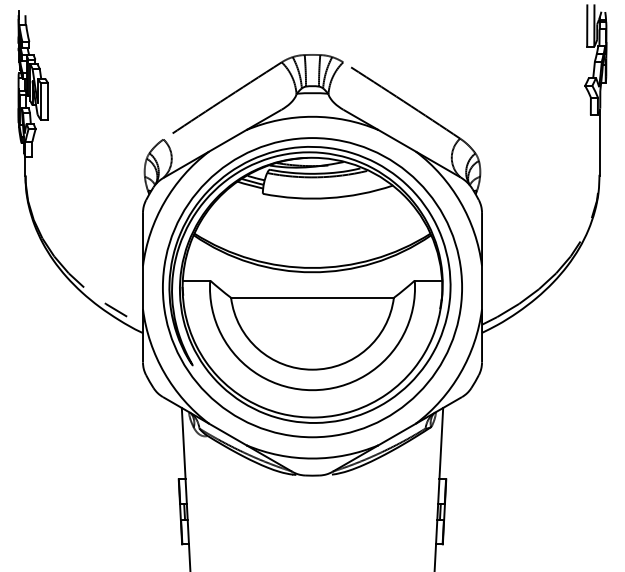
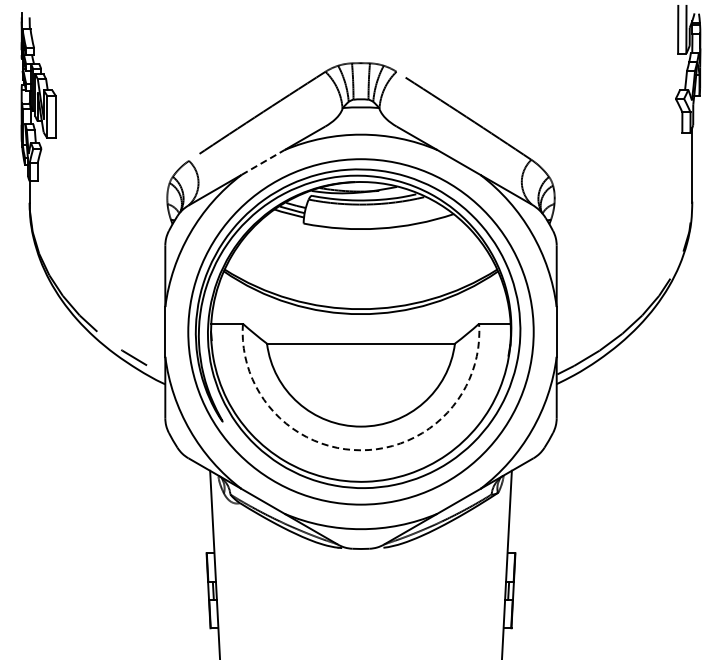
line: (228, 140) -> (263, 162), solid -> dashed
arc: (312, 390) -> (361, 450), solid -> dashed

